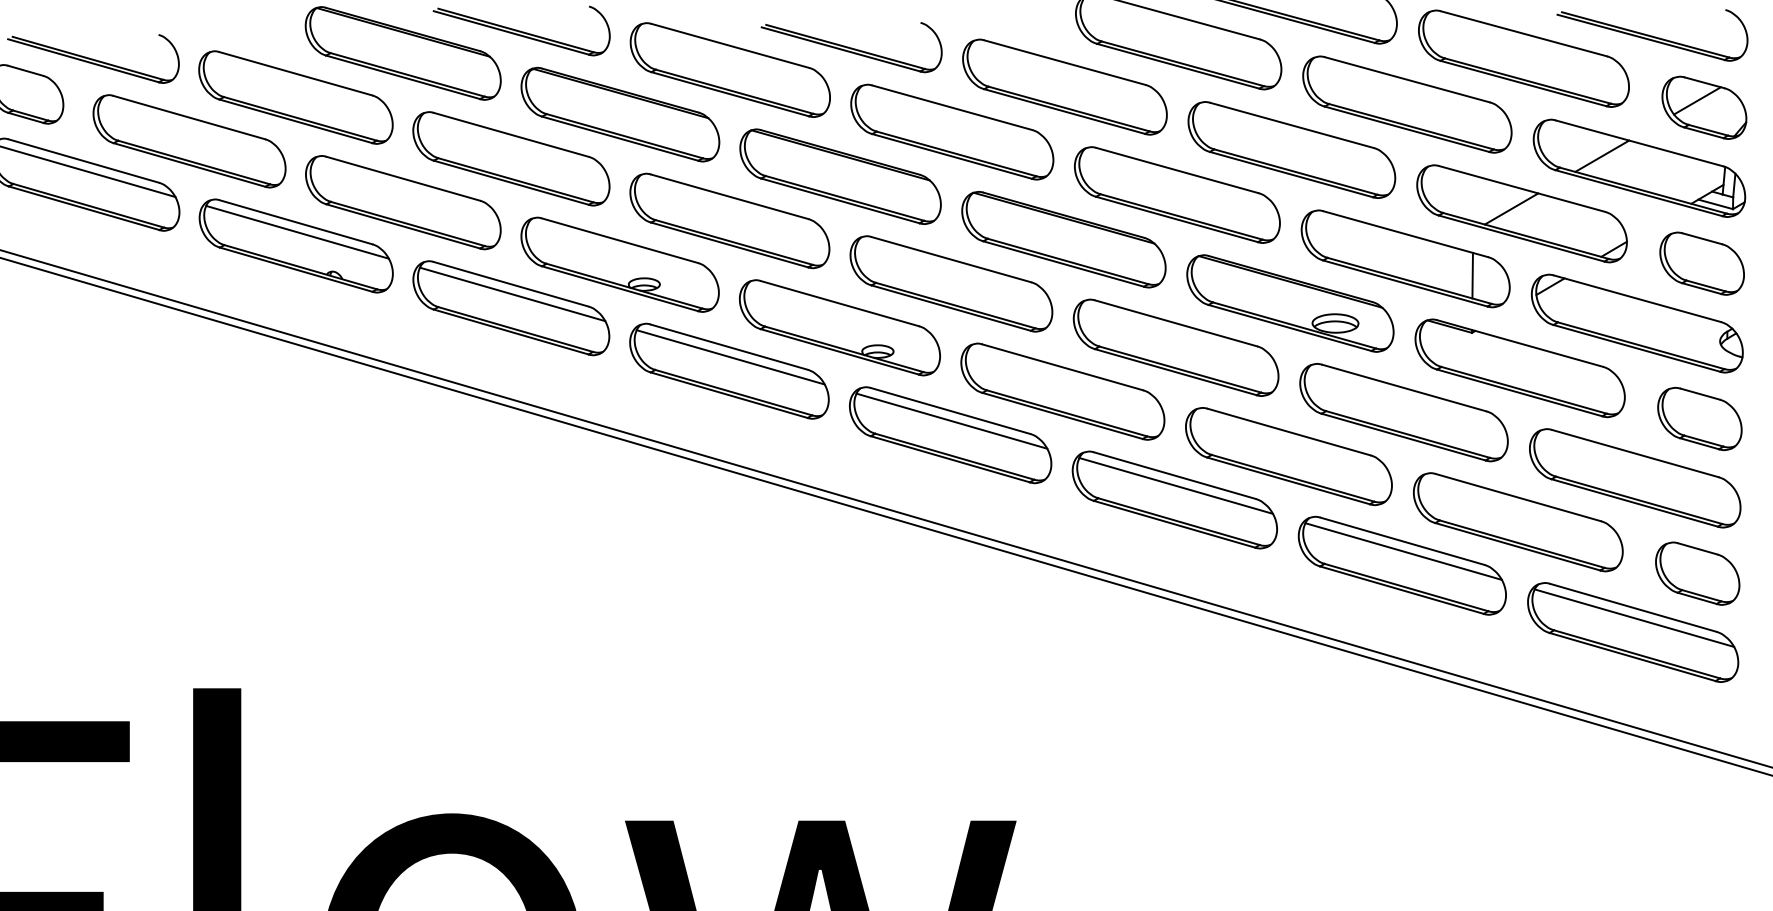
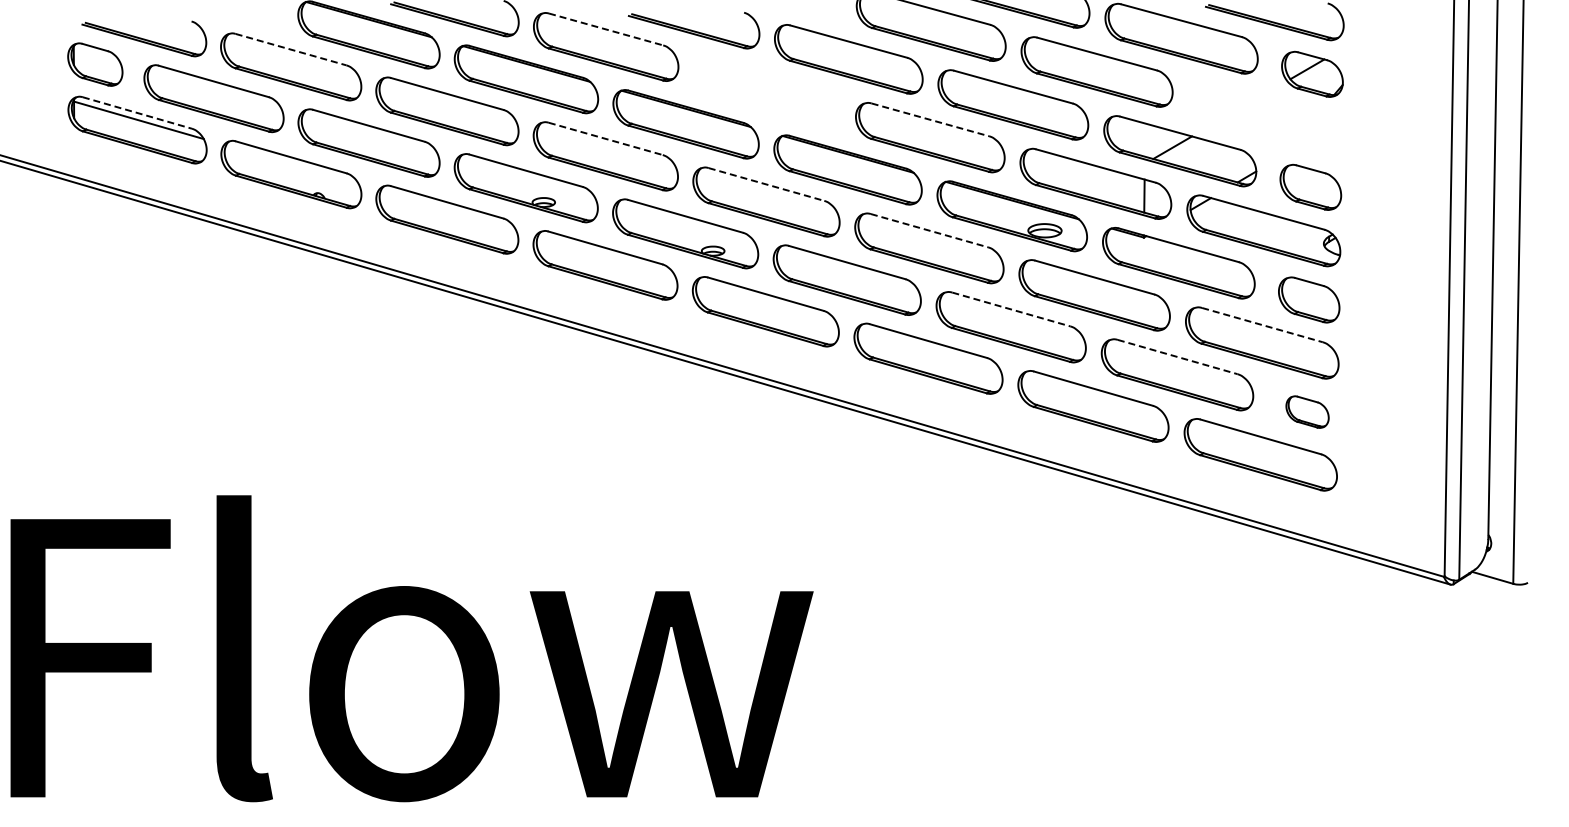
line: (730, 45) -> (606, 29), solid -> dashed
line: (296, 73) -> (291, 49), solid -> dashed
part: (951, 131) -> (766, 91), removed
line: (84, 160) -> (137, 112), solid -> dashed
part: (1638, 168) -> (1264, 118), removed
line: (1177, 170) -> (930, 119), solid -> dashed
line: (730, 197) -> (606, 139), solid -> dashed
line: (297, 232) -> (292, 164), removed
line: (951, 259) -> (766, 184), solid -> dashed
line: (512, 294) -> (448, 209), removed
line: (1176, 323) -> (929, 230), solid -> dashed
line: (730, 357) -> (606, 255), removed
line: (951, 421) -> (766, 301), removed
line: (1289, 432) -> (1011, 309), solid -> dashed
line: (1635, 454) -> (1262, 325), solid -> dashed
line: (1176, 485) -> (929, 348), removed
line: (1519, 498) -> (1178, 357), solid -> dashed
line: (1403, 550) -> (1094, 395), removed
part: (1697, 572) -> (1307, 411), size x0.7
line: (1634, 618) -> (1261, 444), removed

